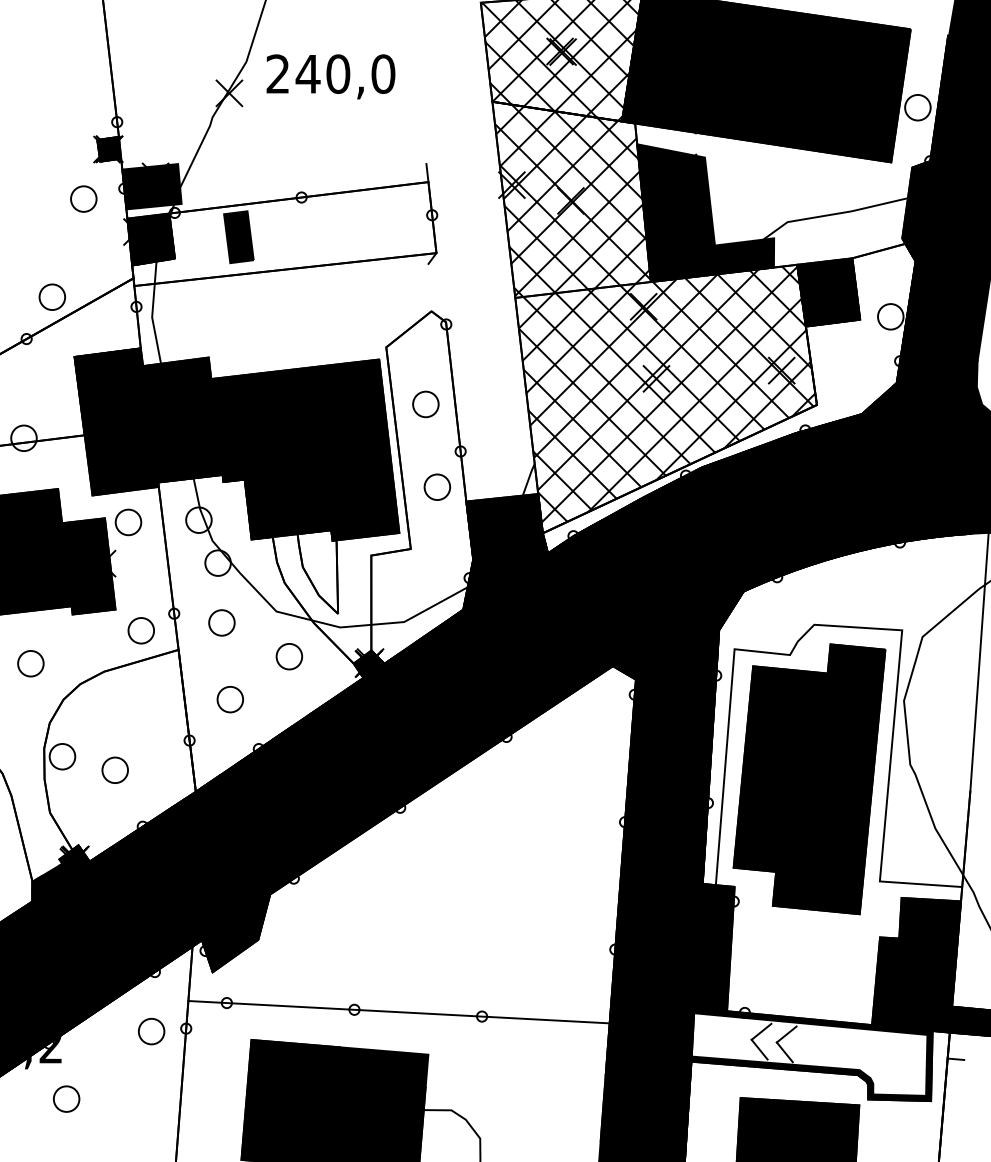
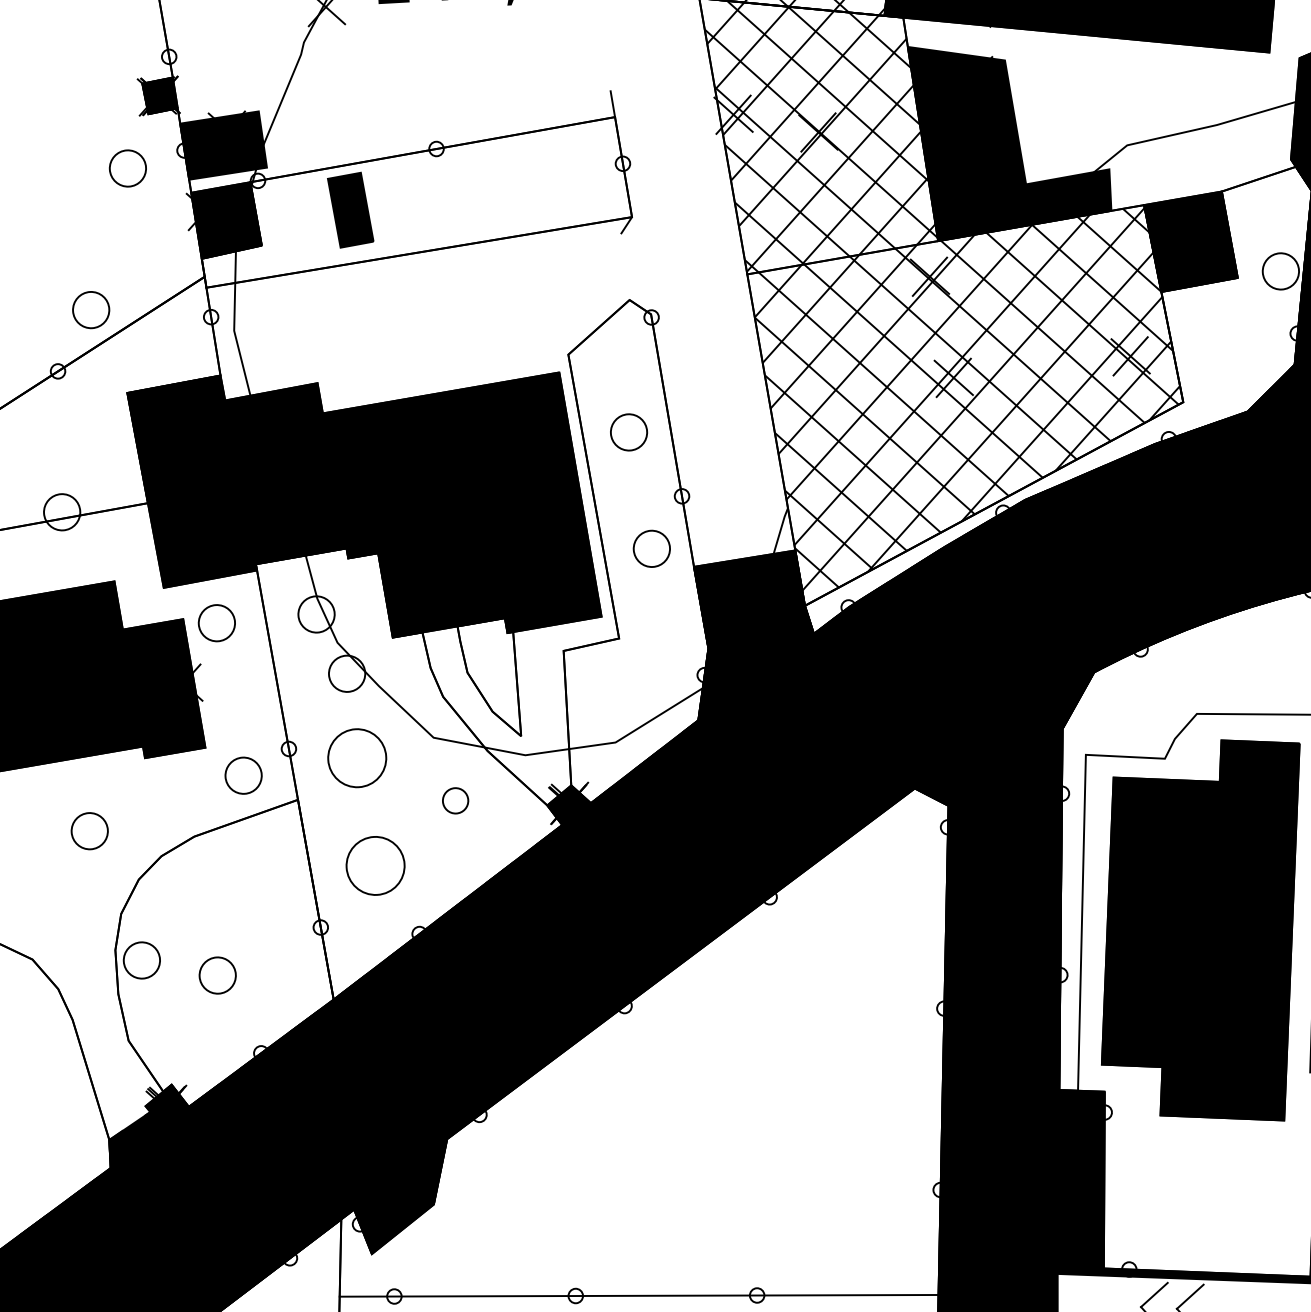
circle: (221, 622) -> (356, 757), size x1.6
circle: (289, 656) -> (455, 800), size x0.7
circle: (229, 699) -> (374, 866), size x1.6

